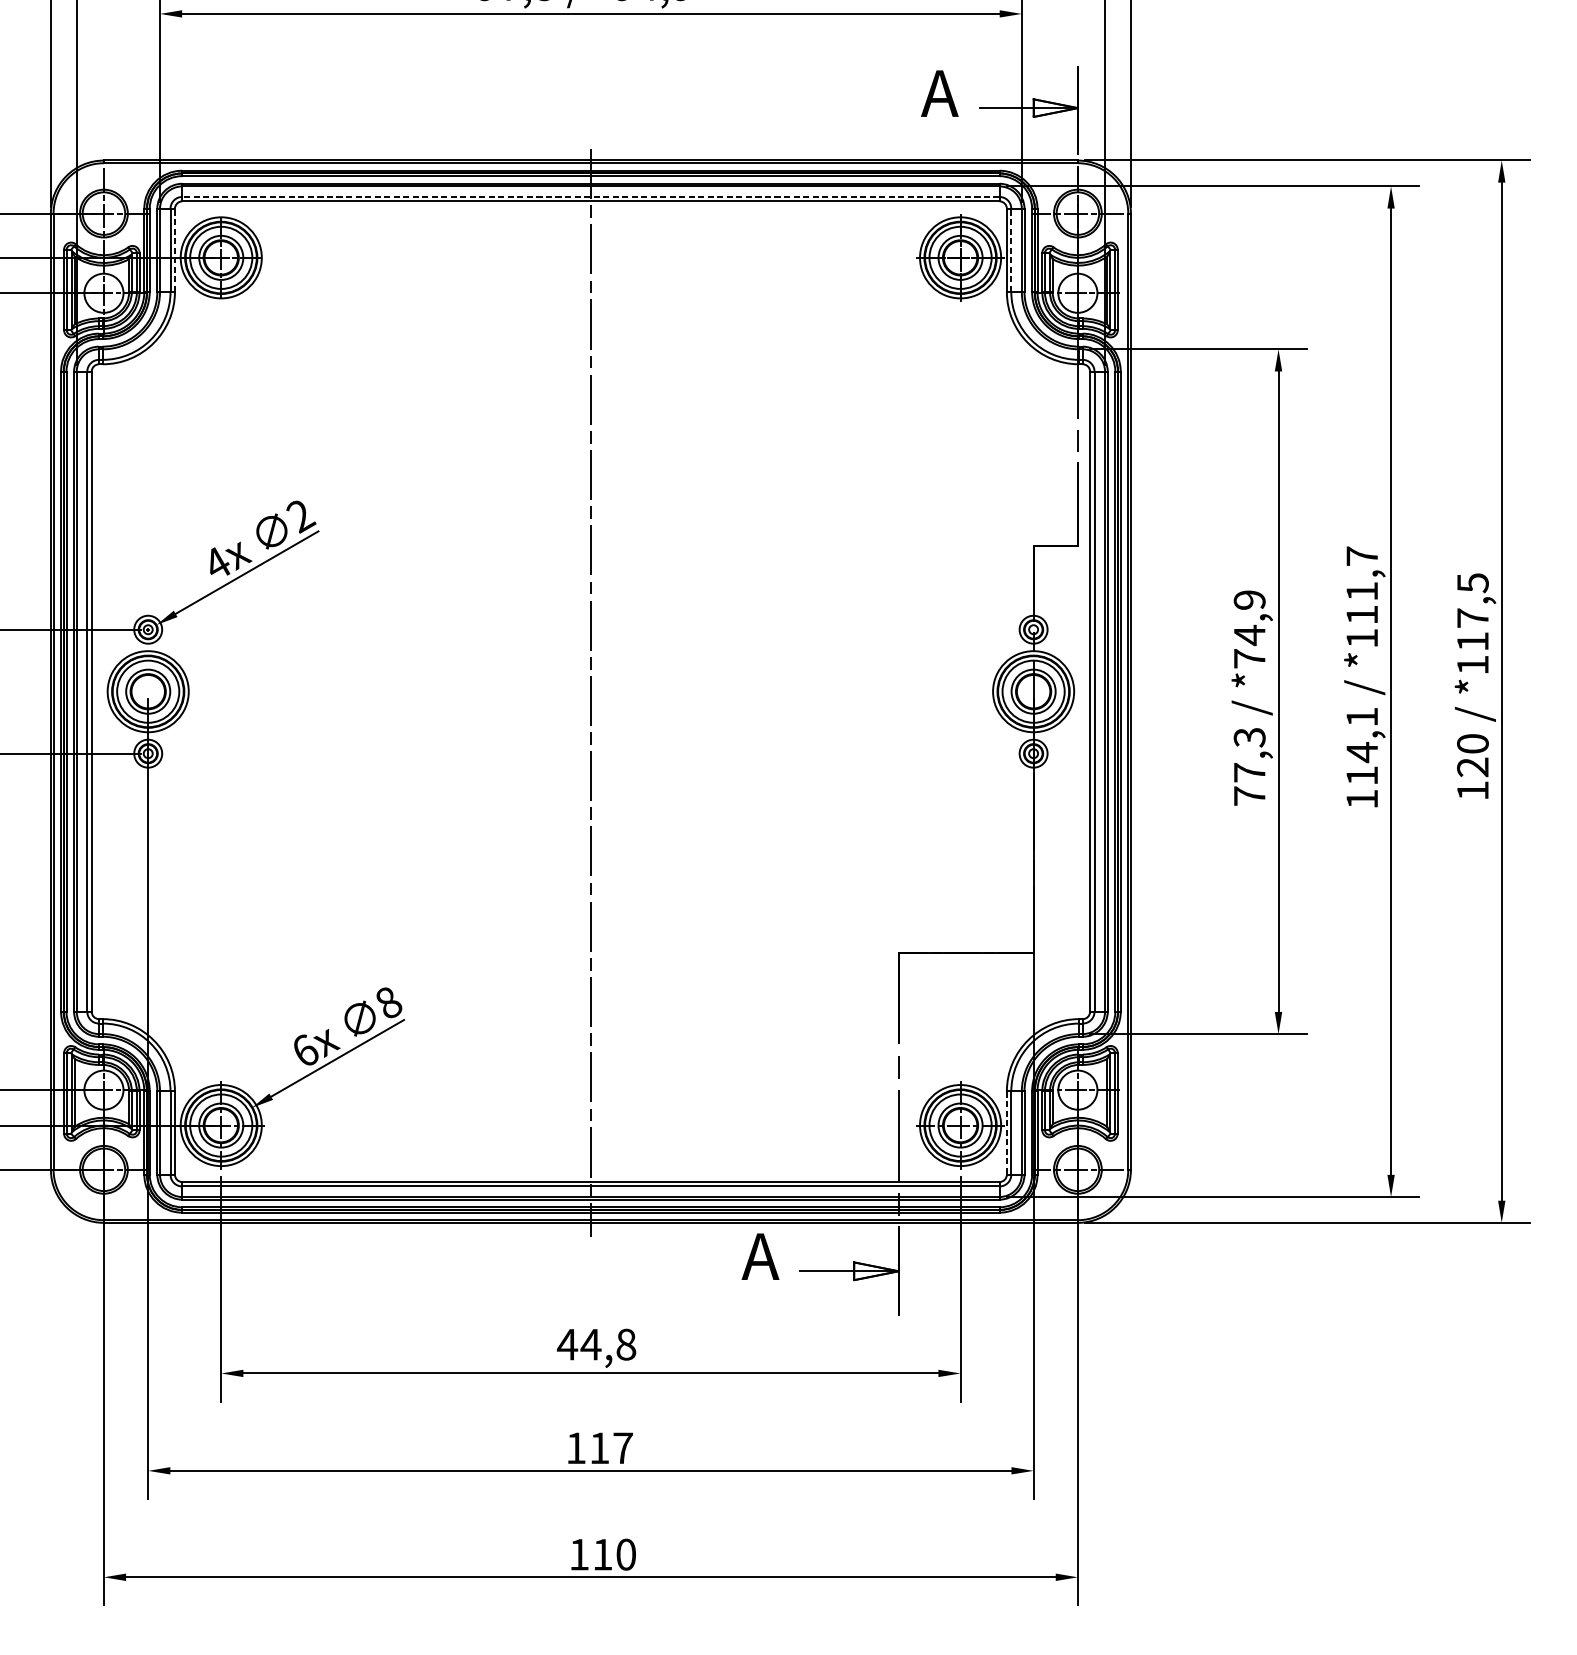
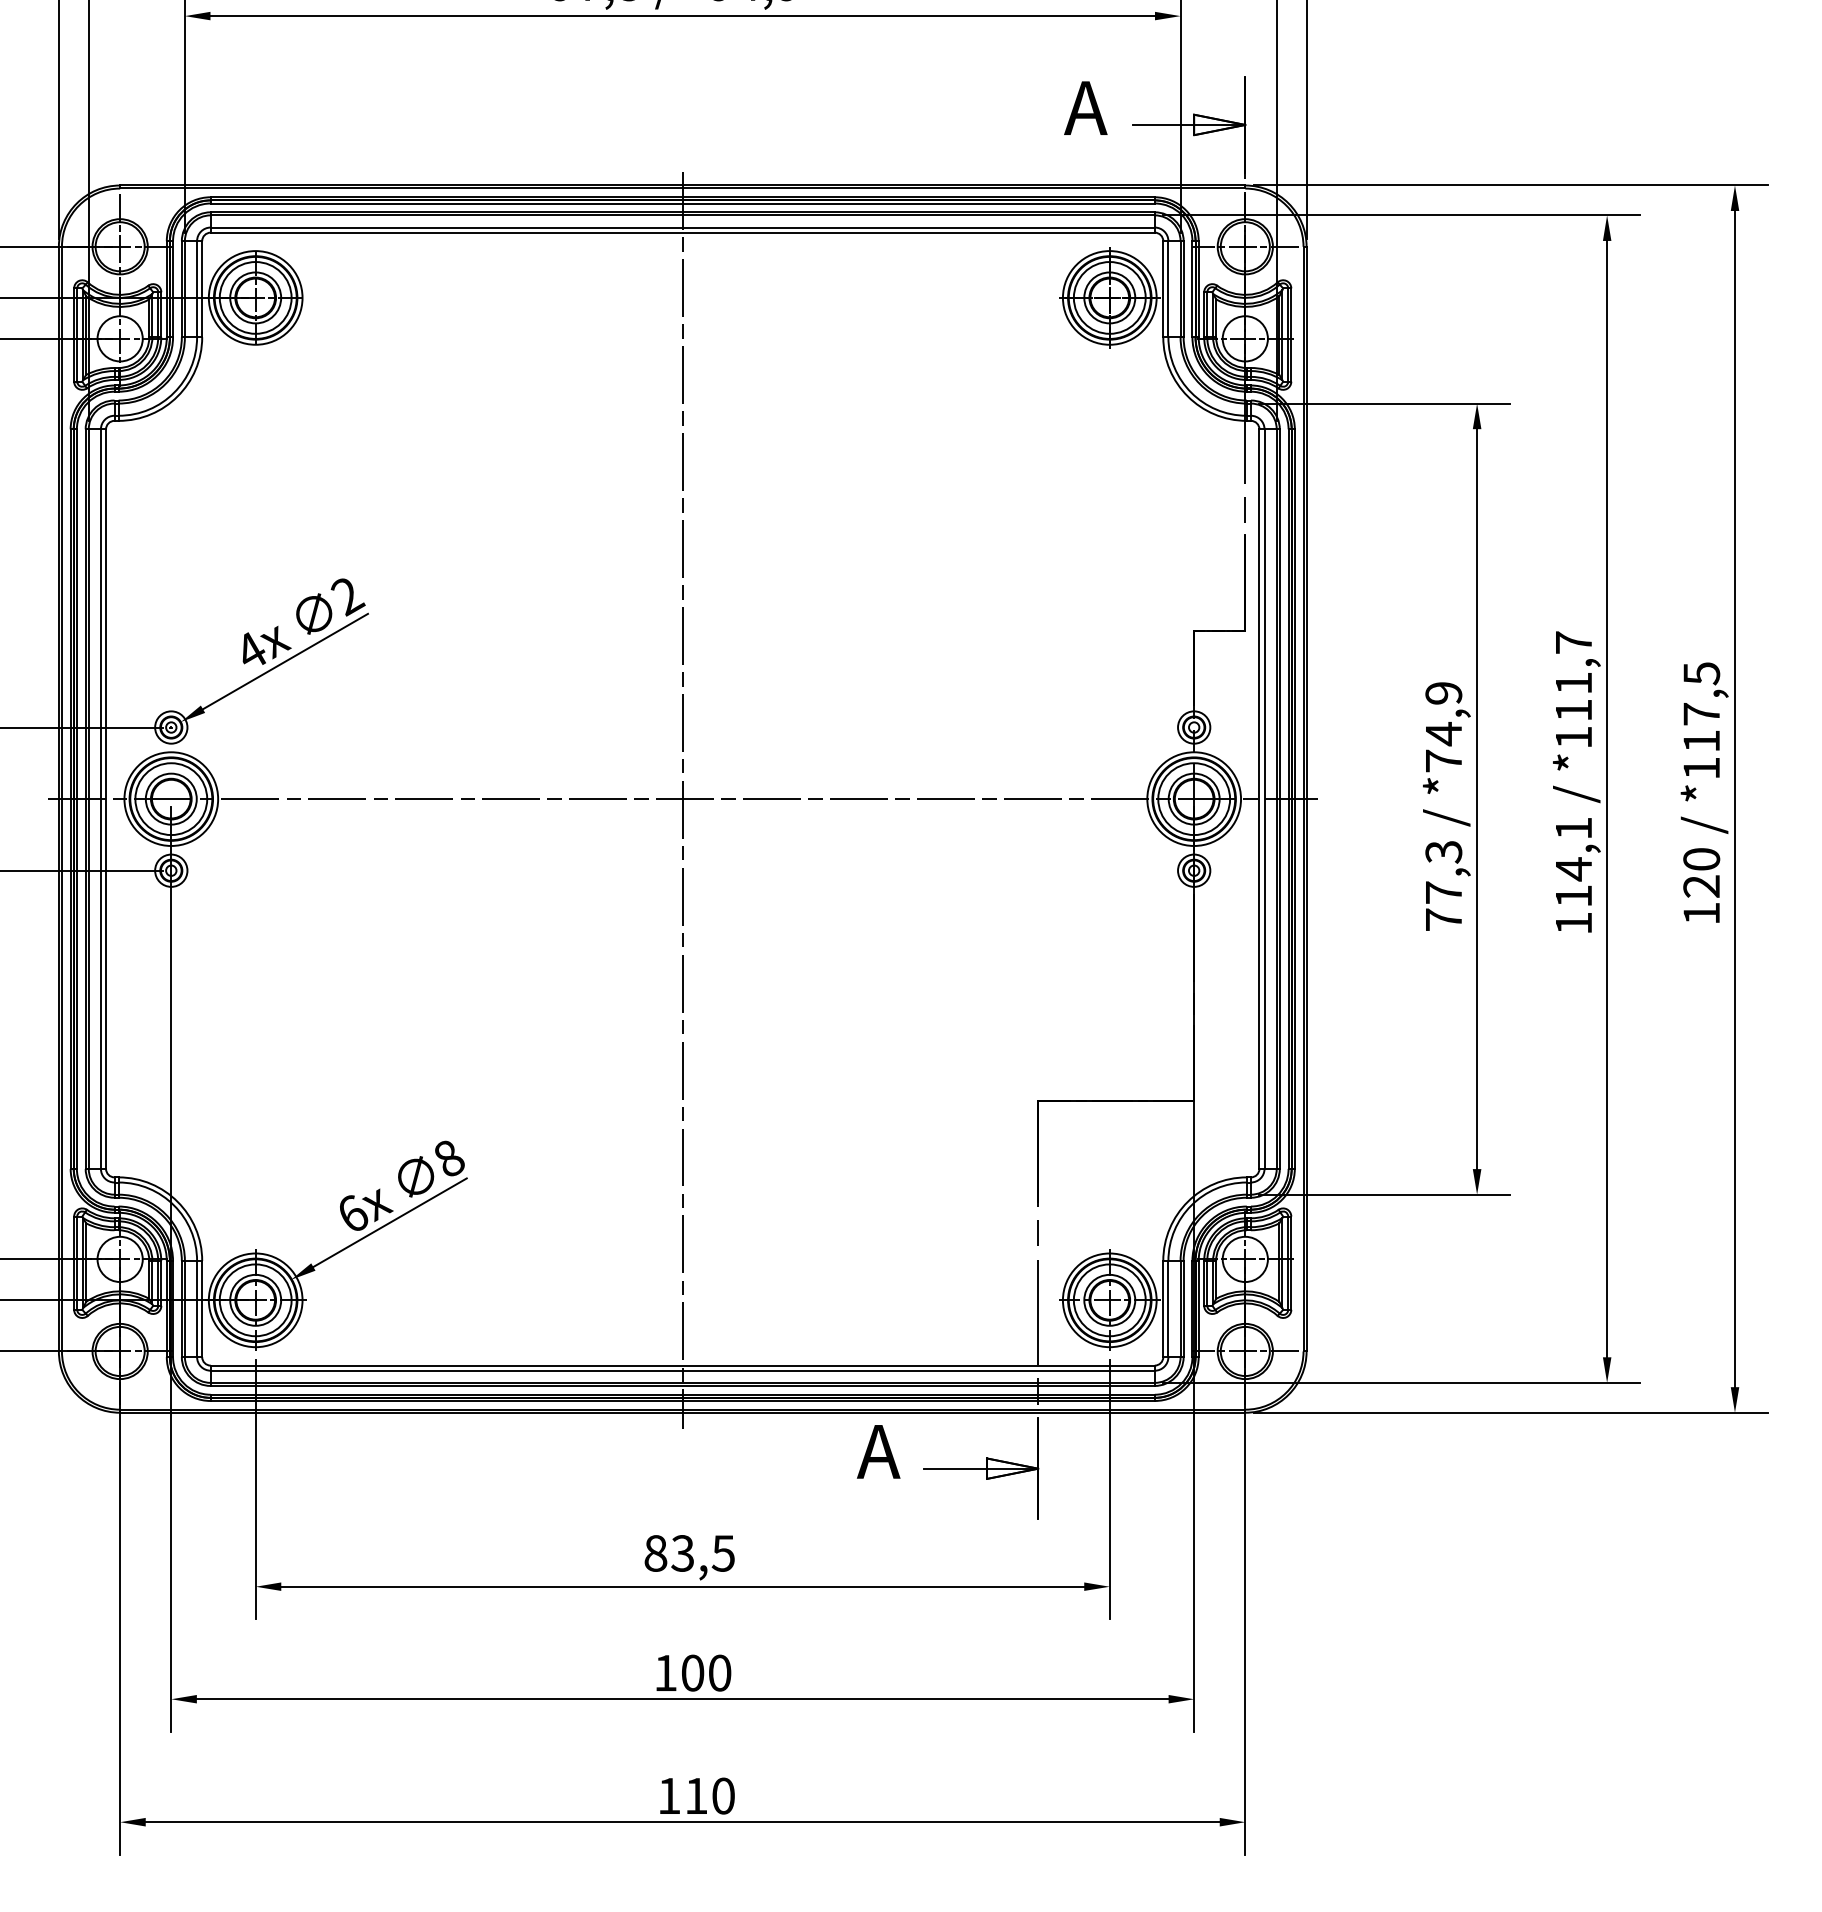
line: (590, 196) -> (682, 227), dashed -> solid
line: (175, 249) -> (202, 288), dashed -> solid
line: (1011, 249) -> (1168, 288), dashed -> solid
line: (590, 692) -> (682, 799), added
line: (1007, 1133) -> (1163, 1309), dashed -> solid
text: (595, 1344) -> (688, 1553), 44,8 -> 83,5
text: (611, 1447) -> (706, 1672), 117 -> 100

